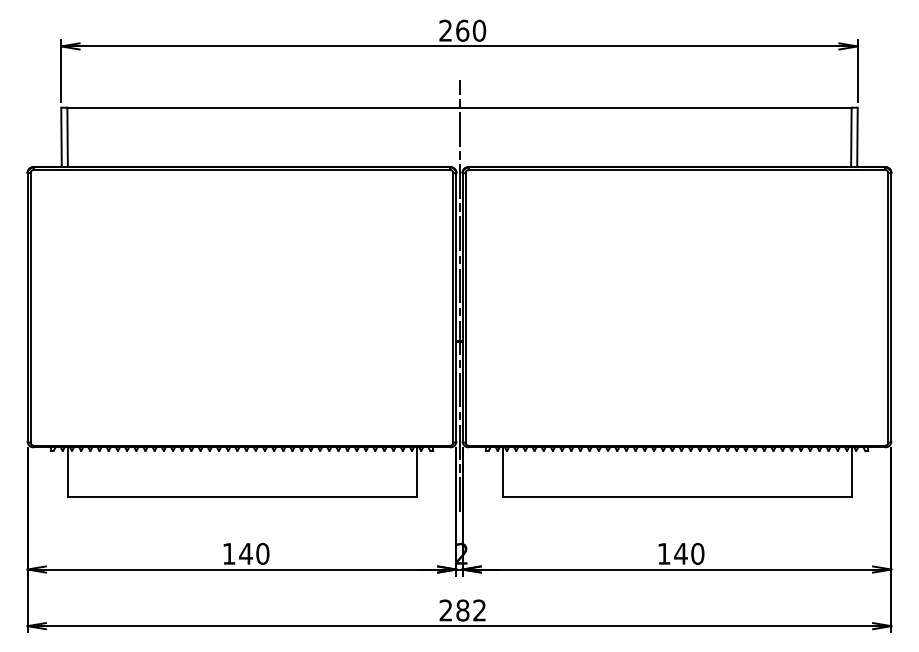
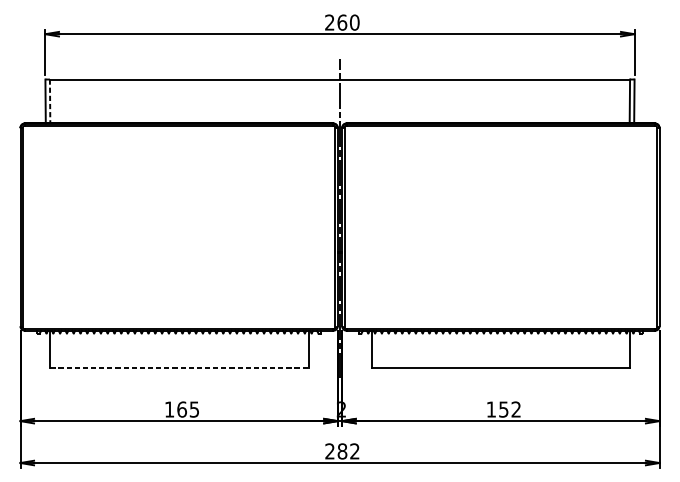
line: (67, 137) -> (50, 101), solid -> dashed
line: (242, 497) -> (179, 367), solid -> dashed
text: (254, 553) -> (188, 409), 140 -> 165
text: (689, 553) -> (510, 409), 140 -> 152

